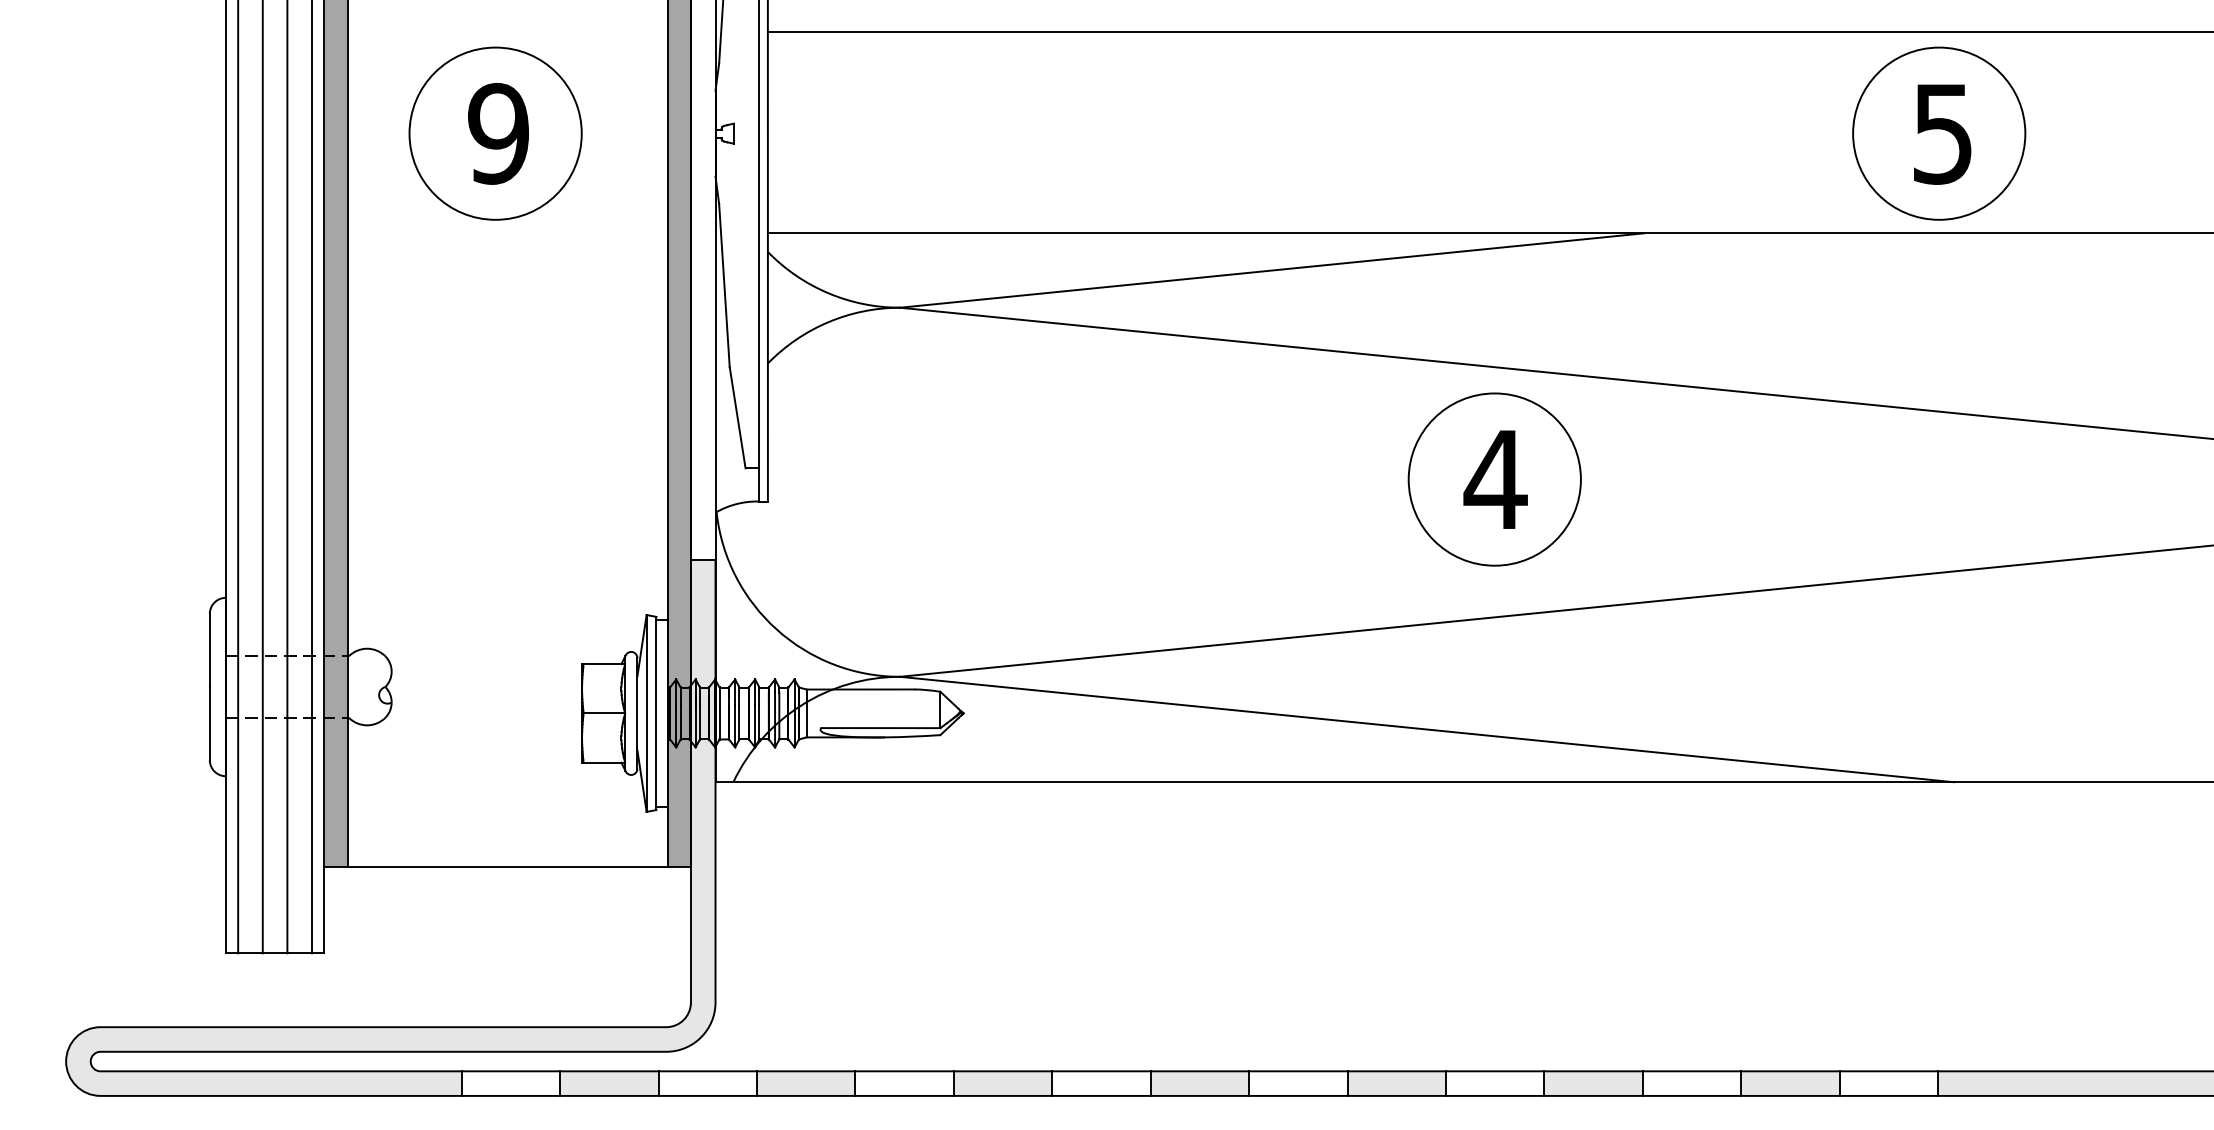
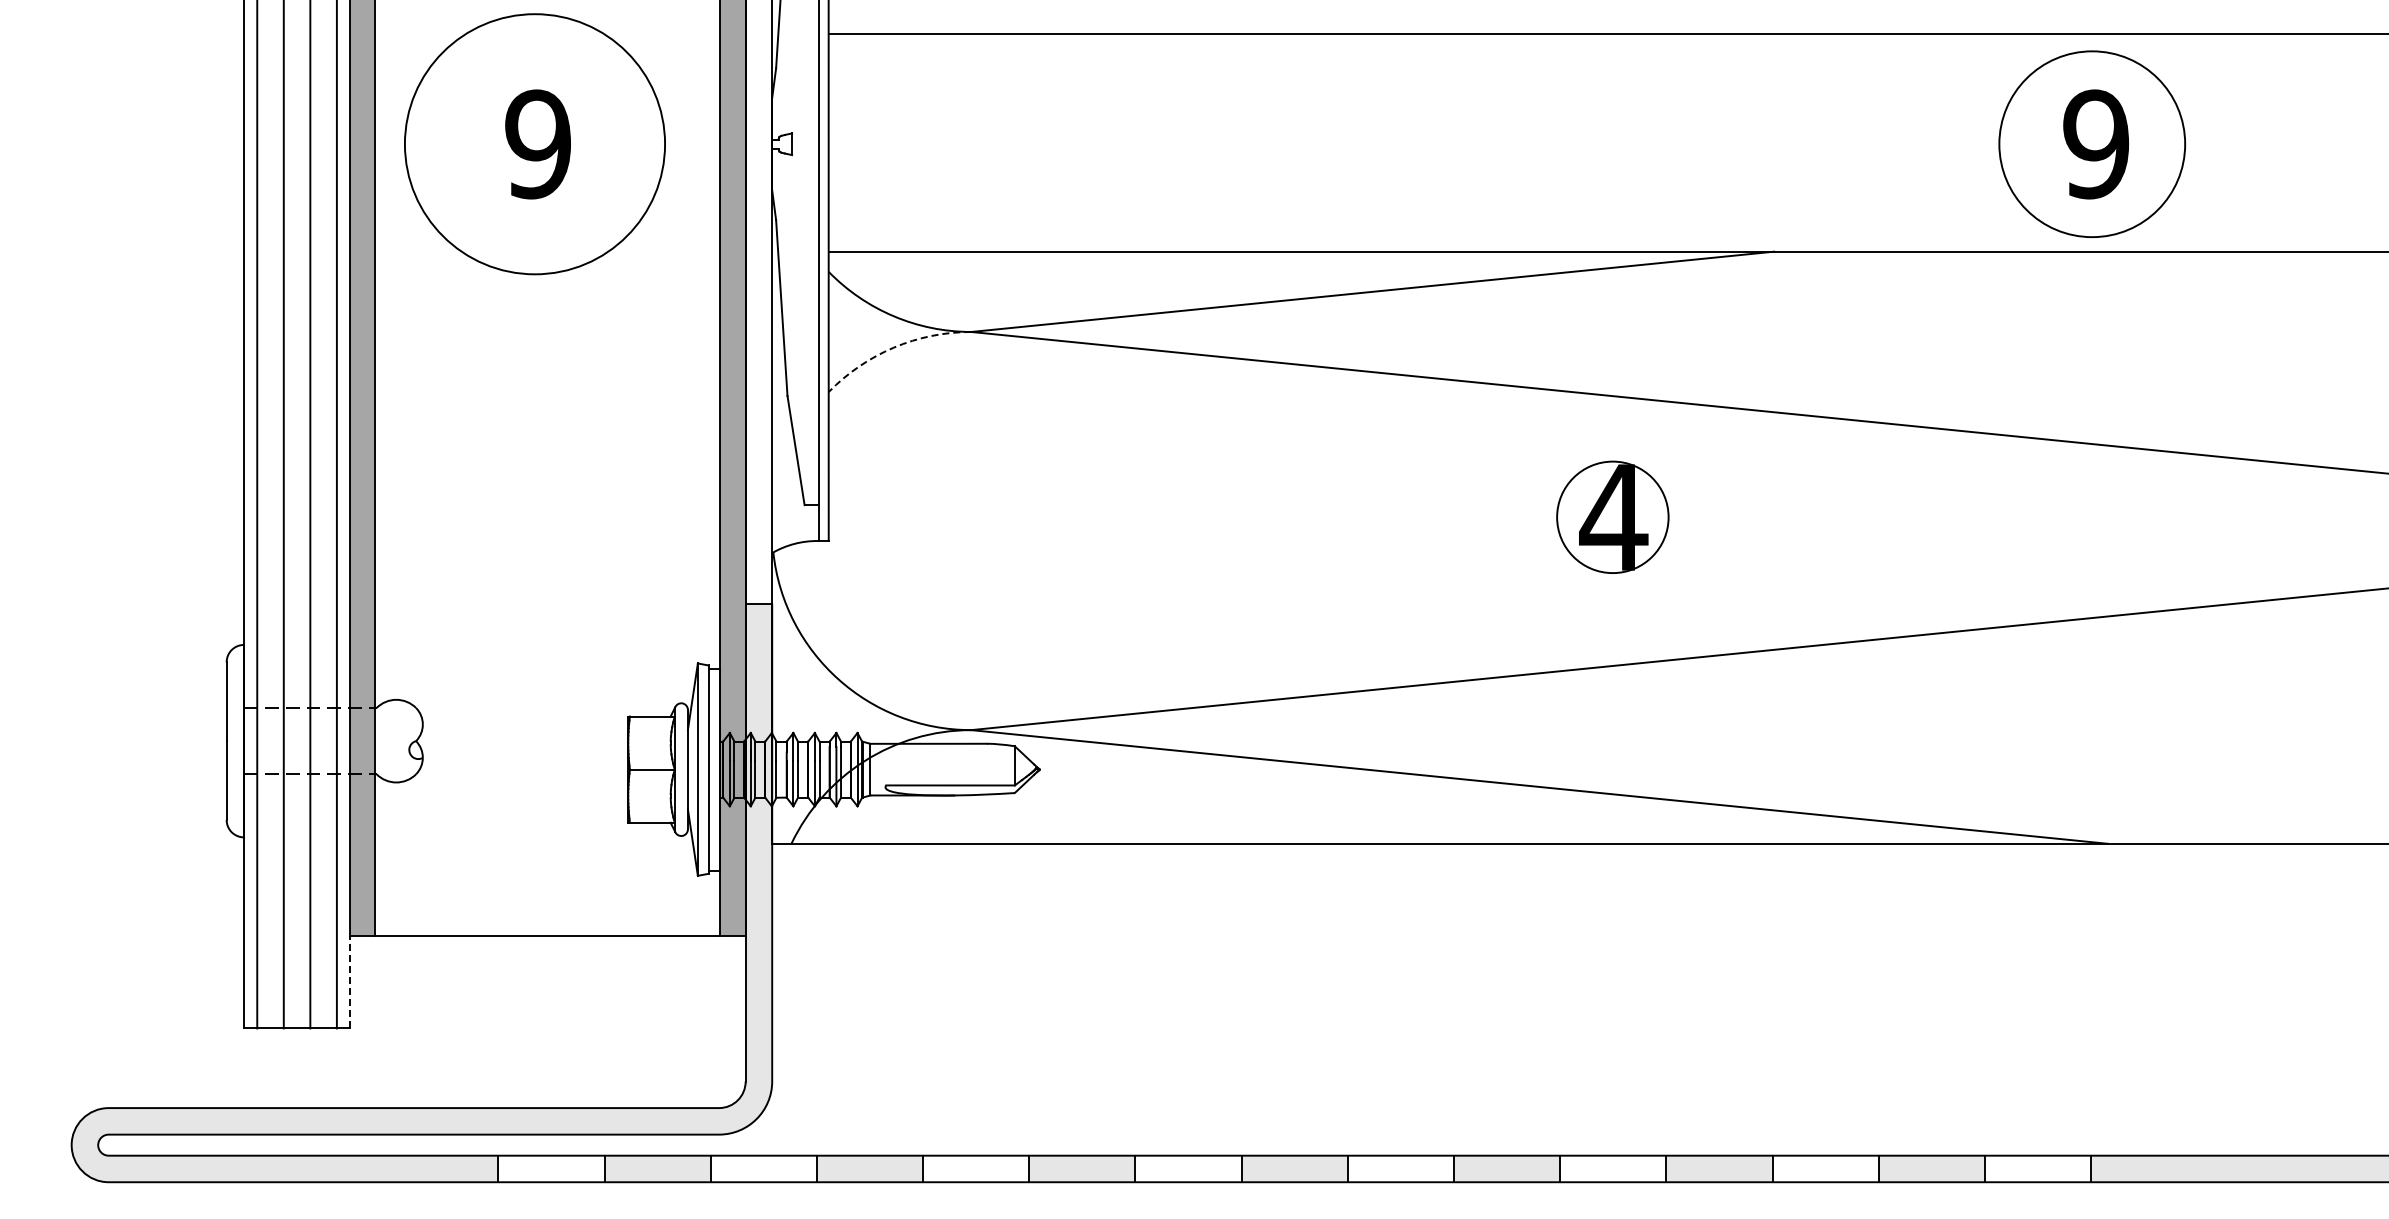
circle: (495, 133) -> (534, 144), size x1.4
text: (1943, 133) -> (2096, 144), 5 -> 9
arc: (827, 322) -> (893, 347), solid -> dashed
circle: (1494, 479) -> (1612, 517), size x0.6
line: (324, 909) -> (350, 981), solid -> dashed

